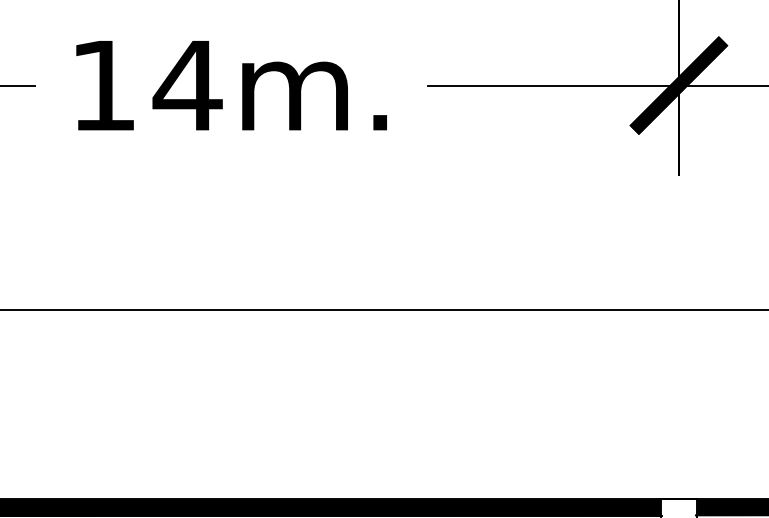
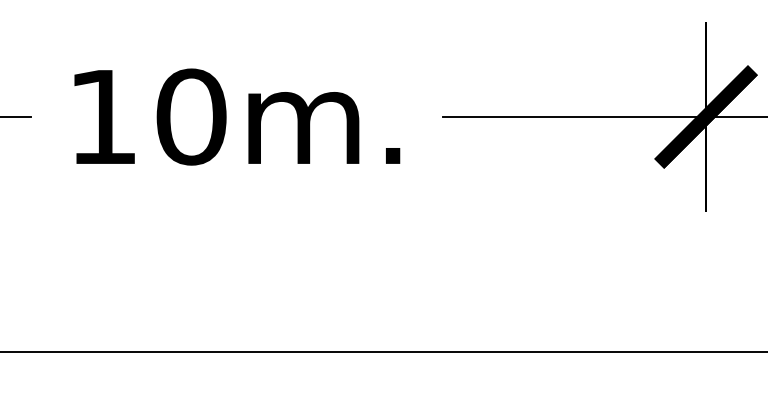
text: (187, 85) -> (191, 116), 14m. -> 10m.

